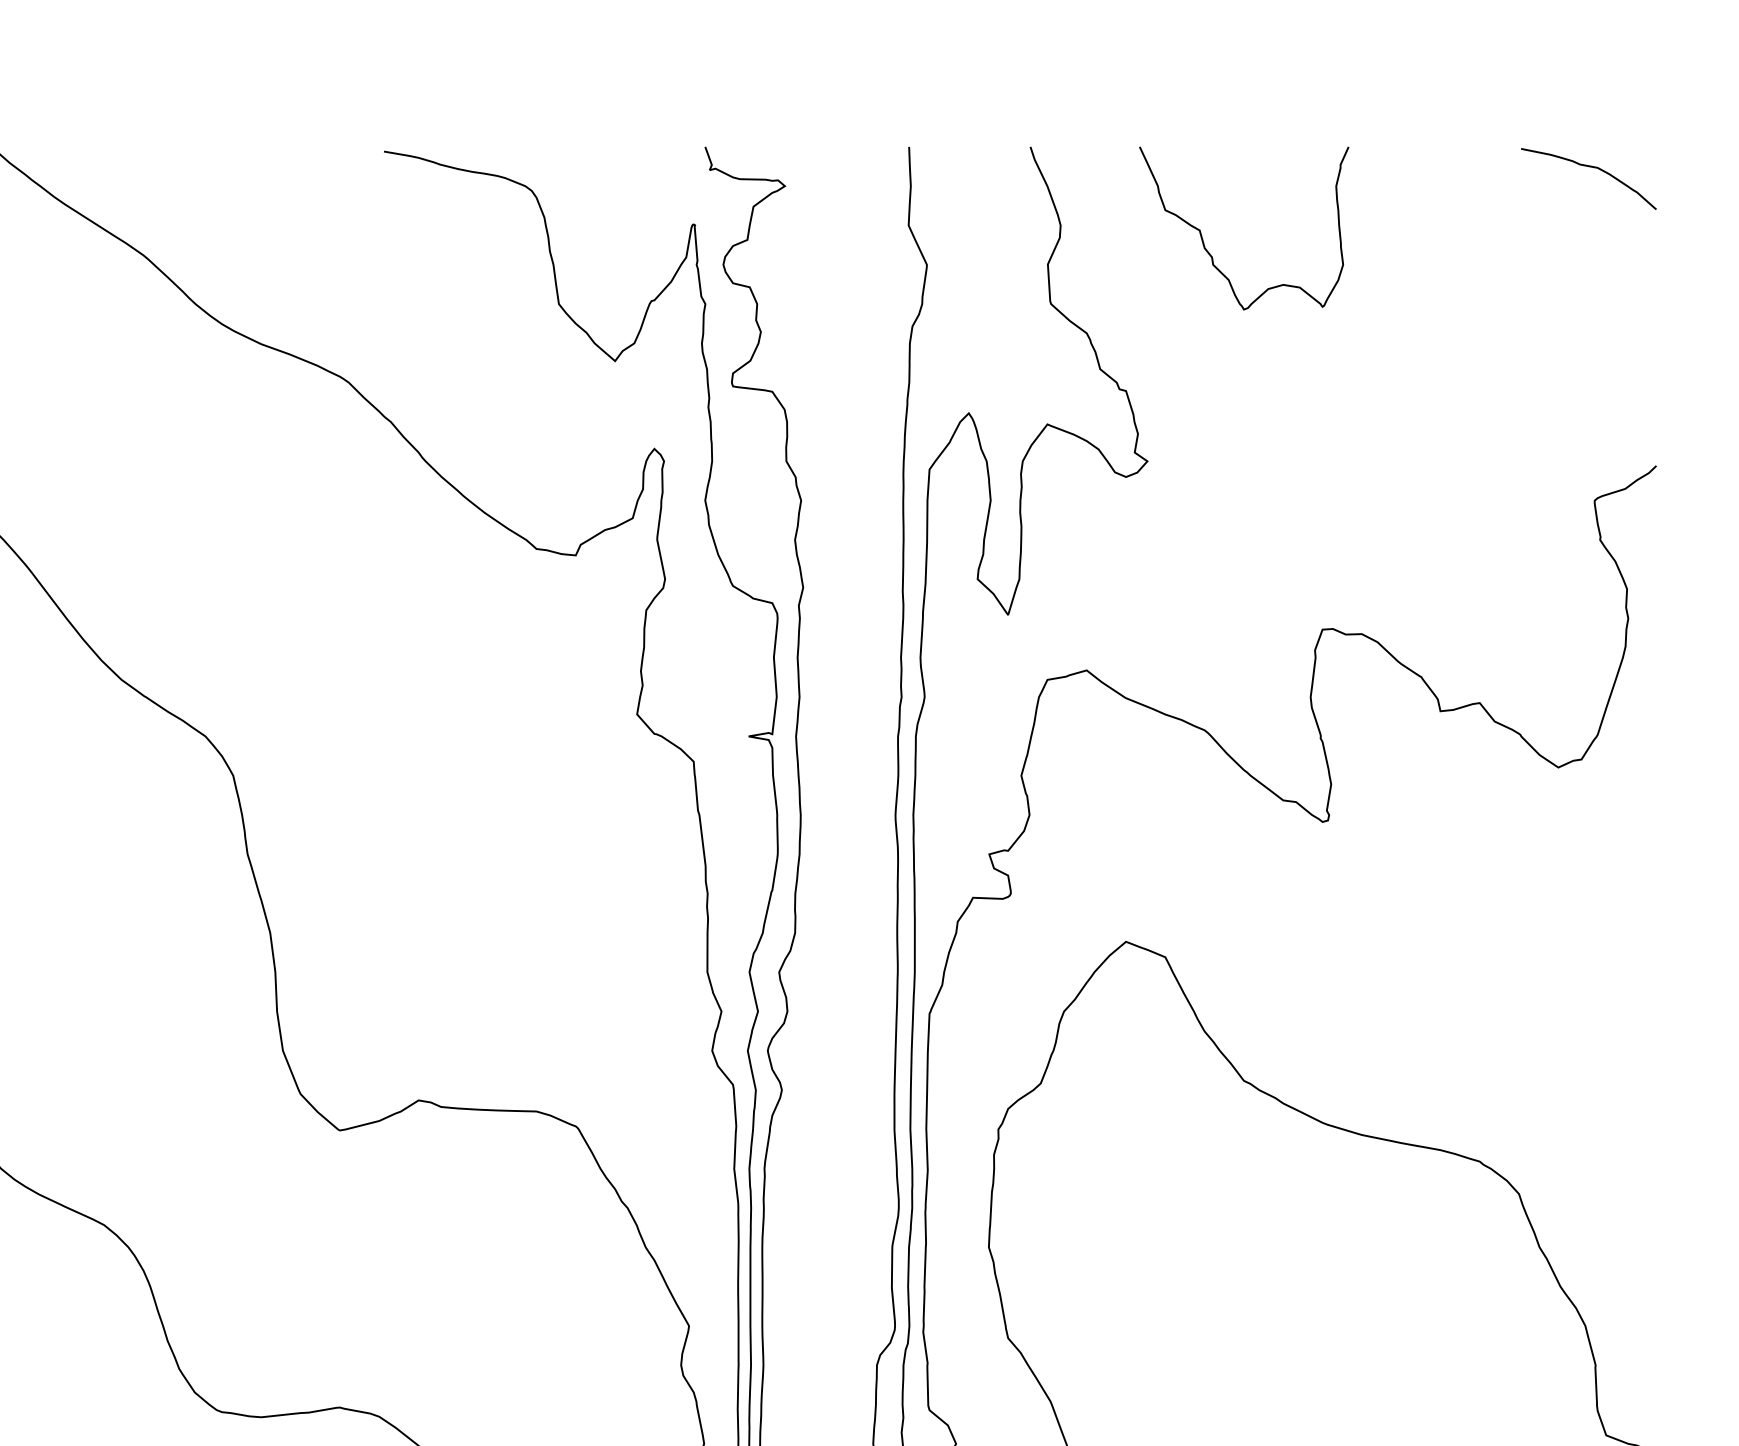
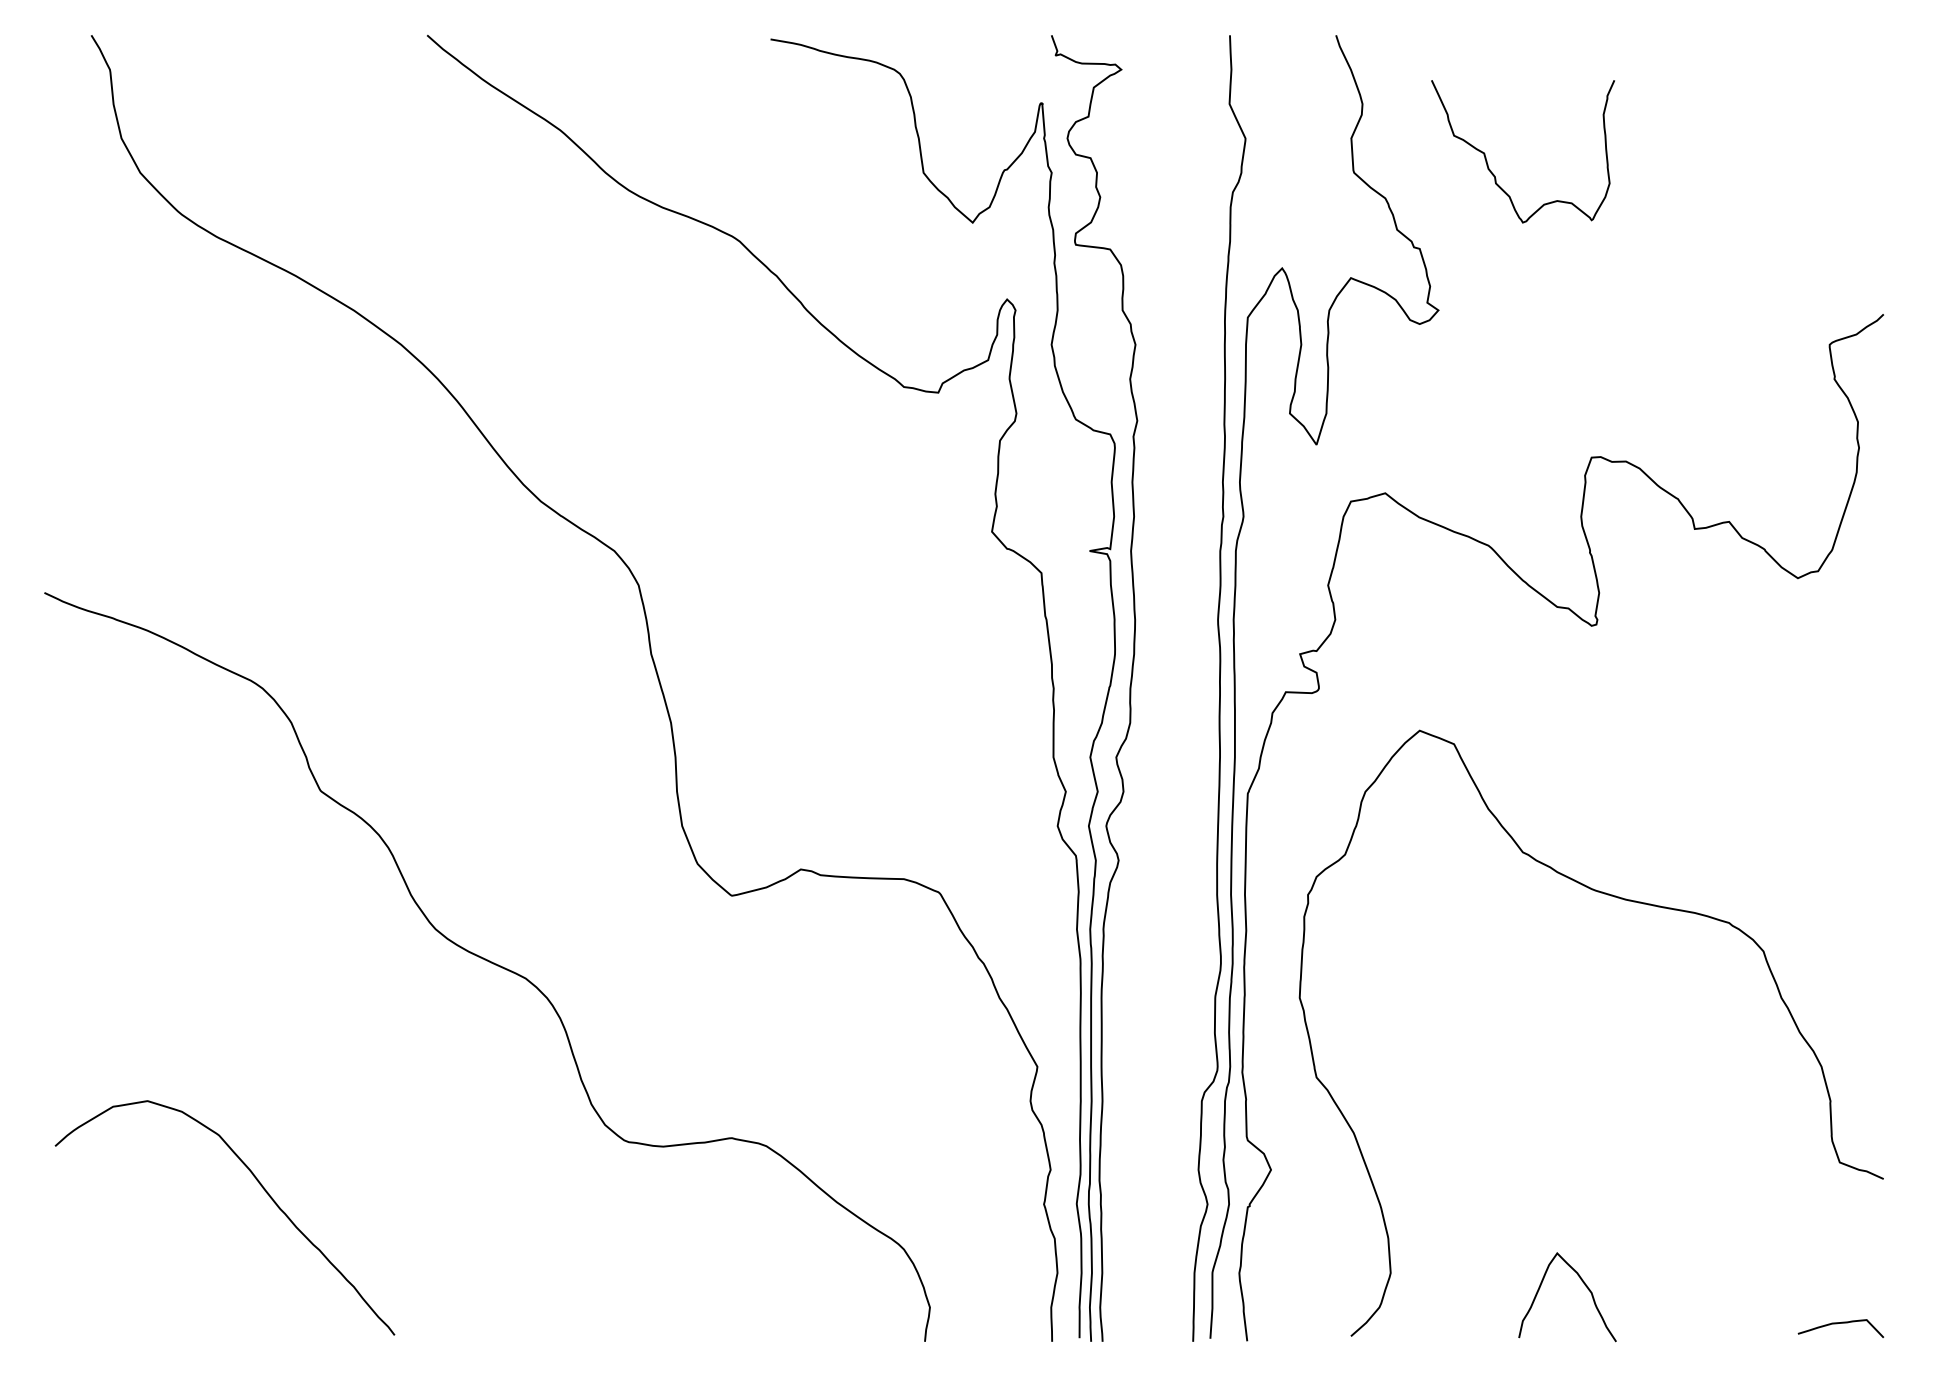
curve: (1588, 167) -> (1824, 53), removed
curve: (1211, 254) -> (1494, 174), moved

